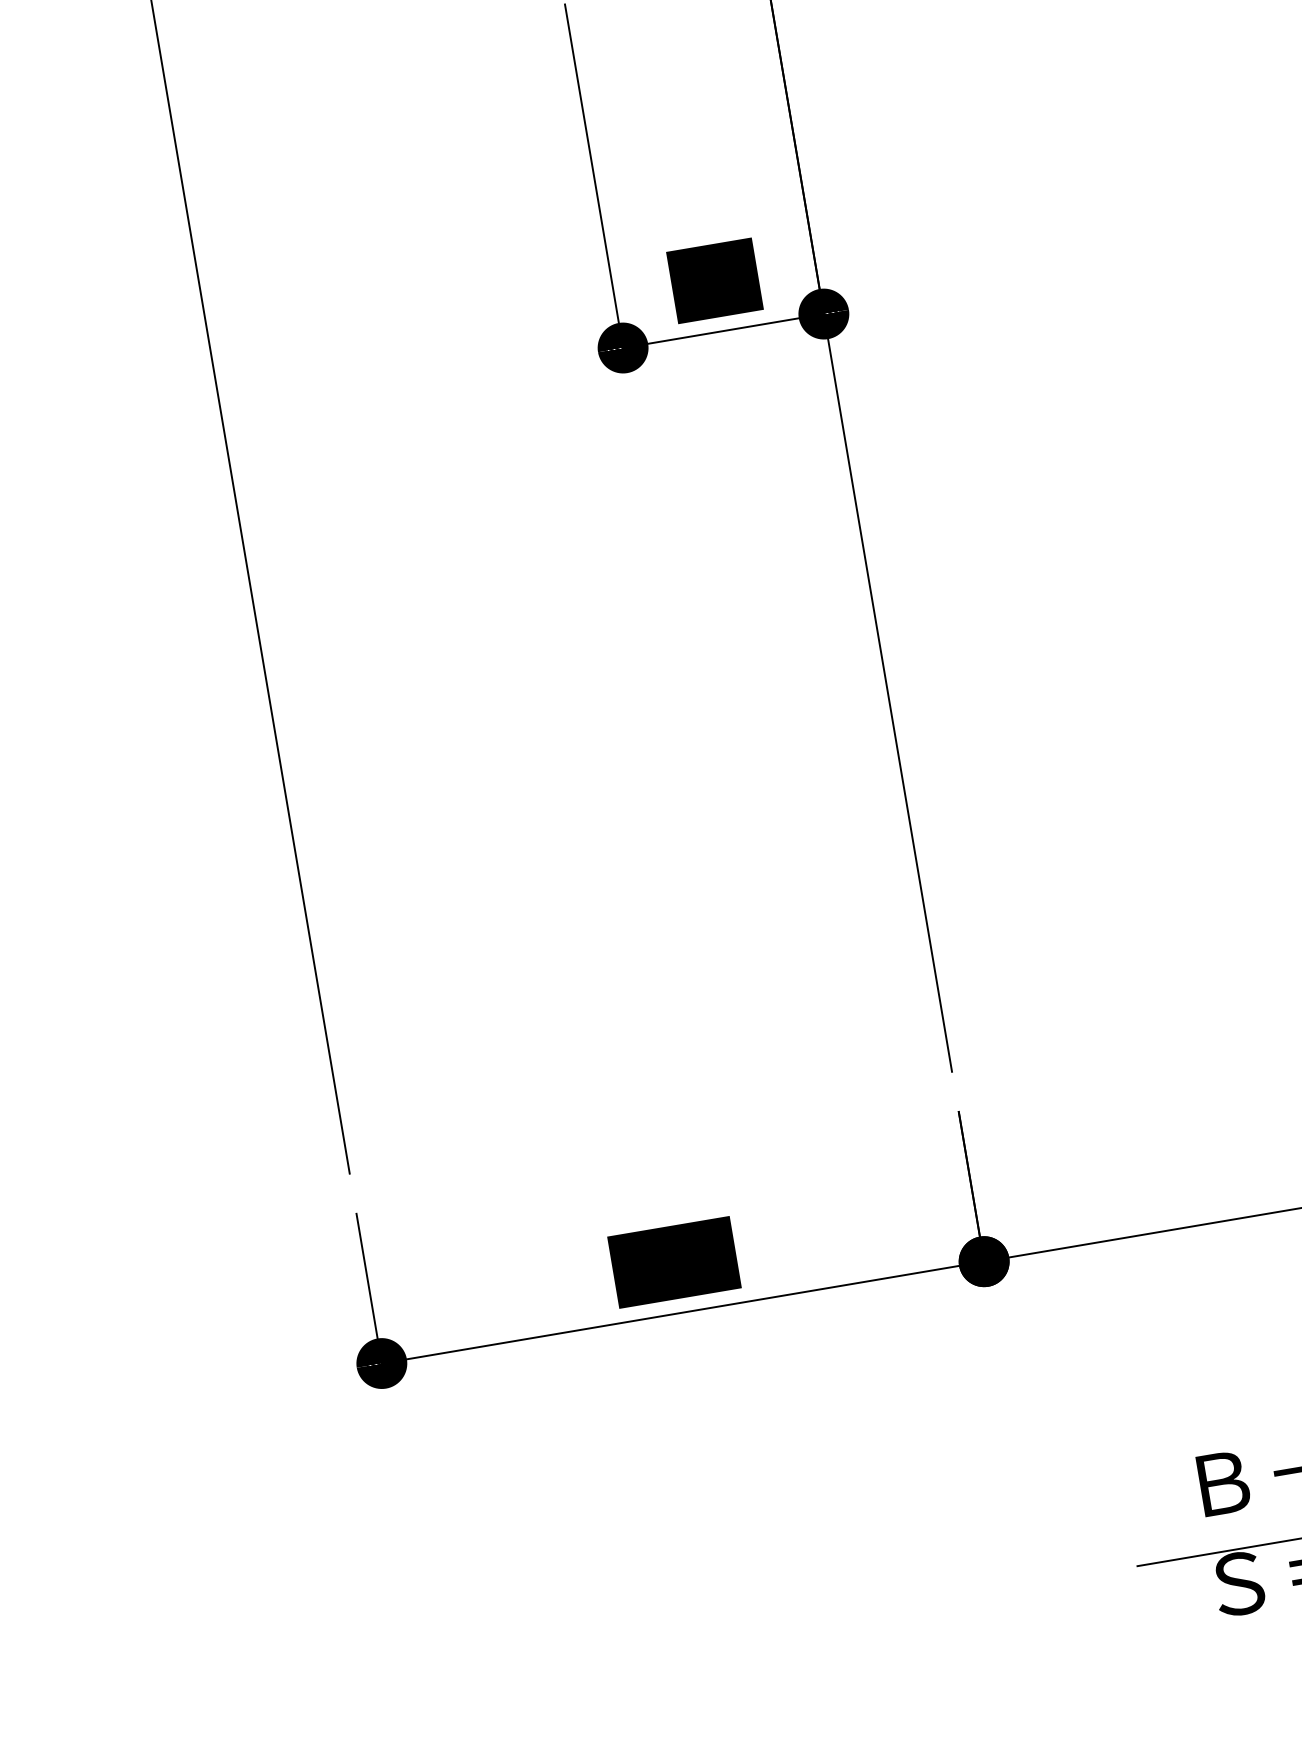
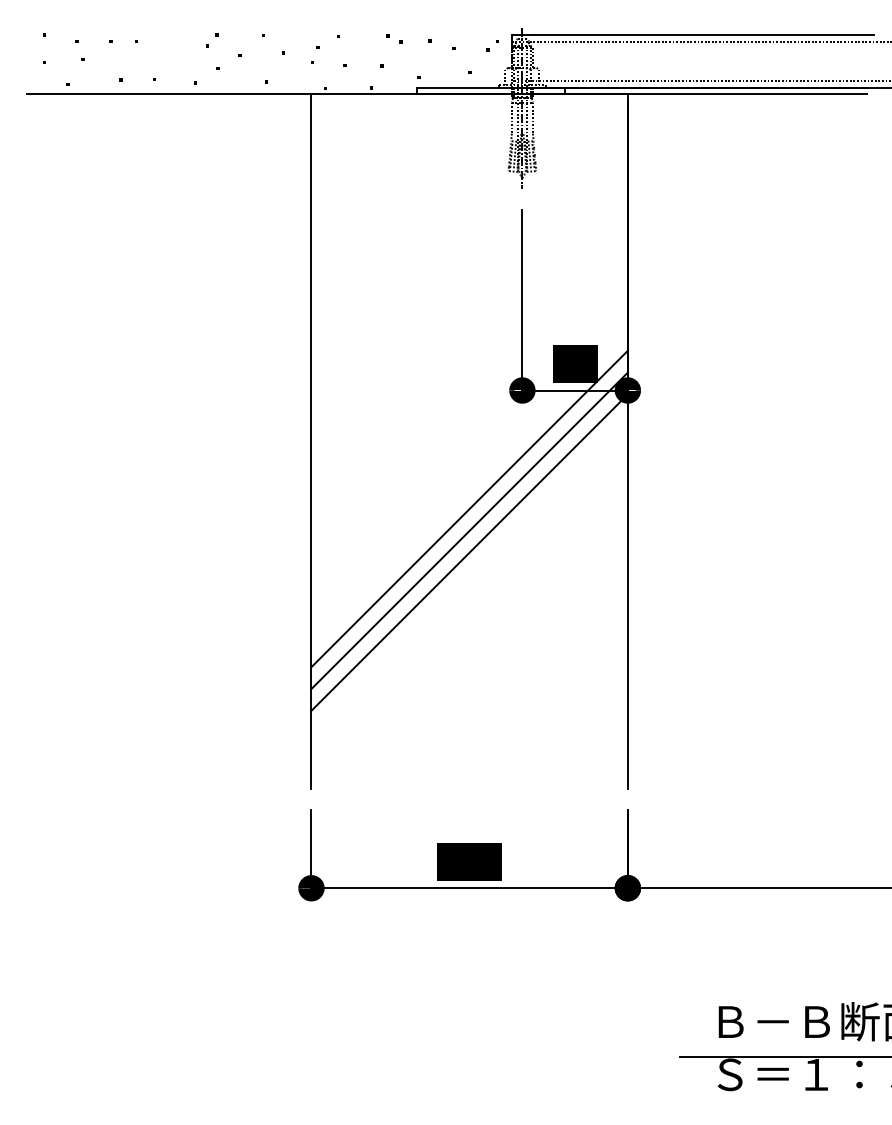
line: (560, 589) -> (469, 508), added
line: (567, 631) -> (469, 530), added
line: (574, 673) -> (469, 552), added

